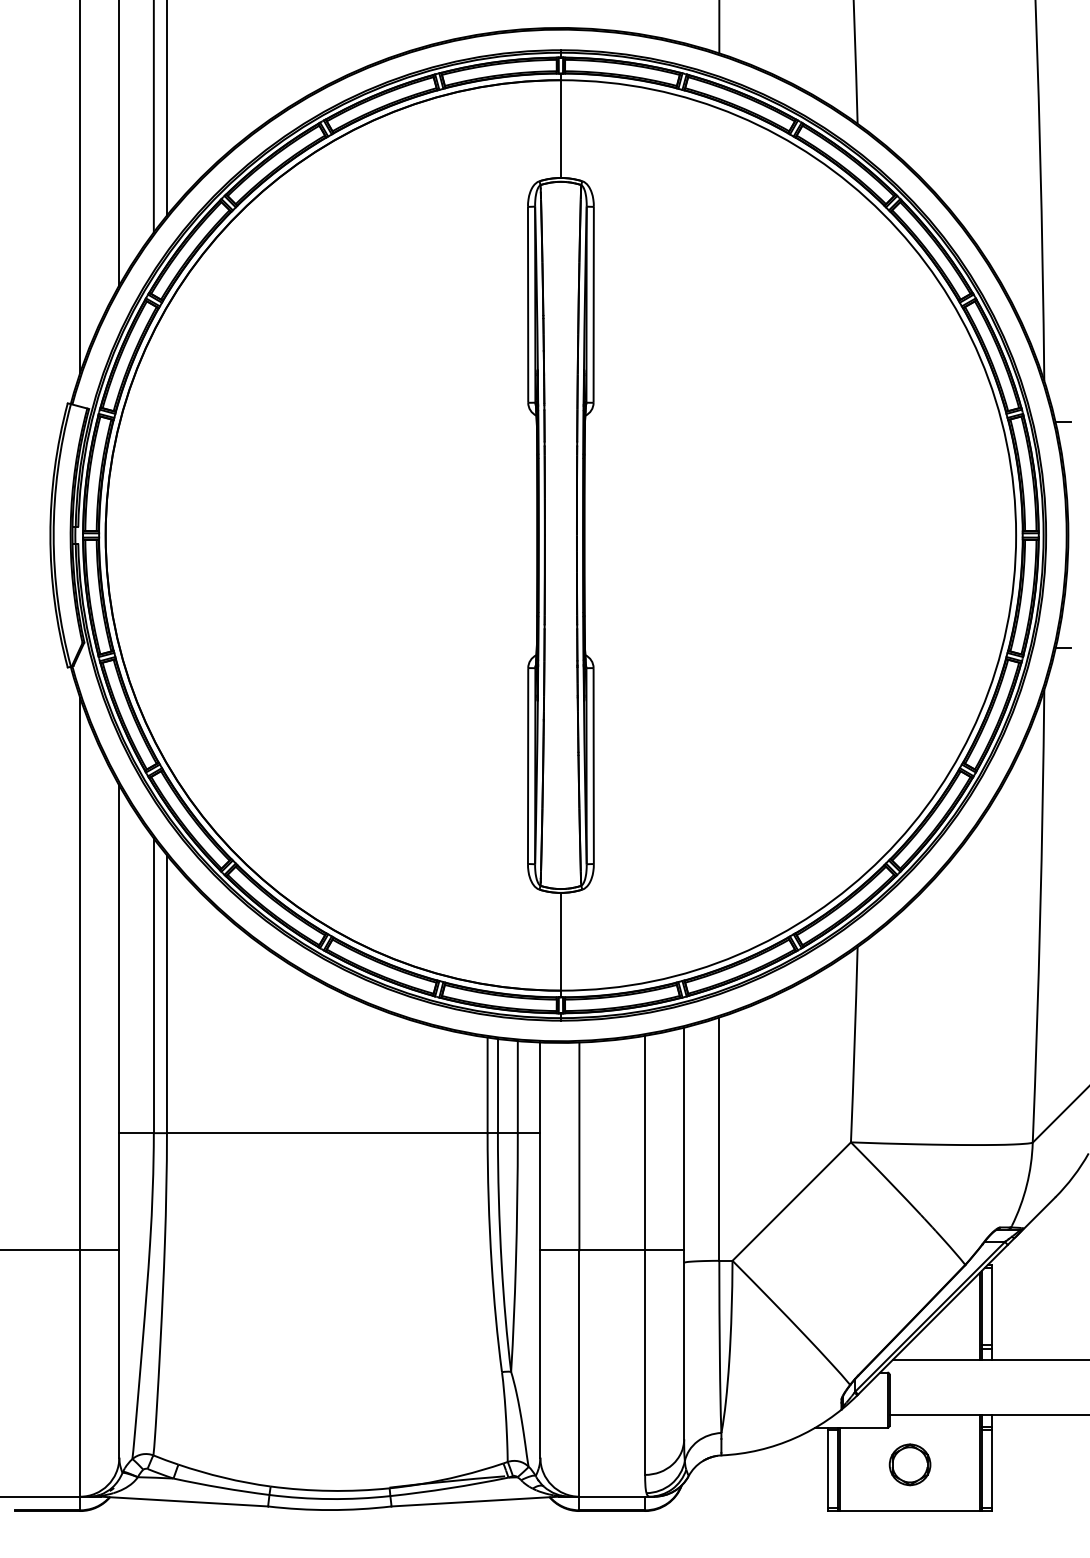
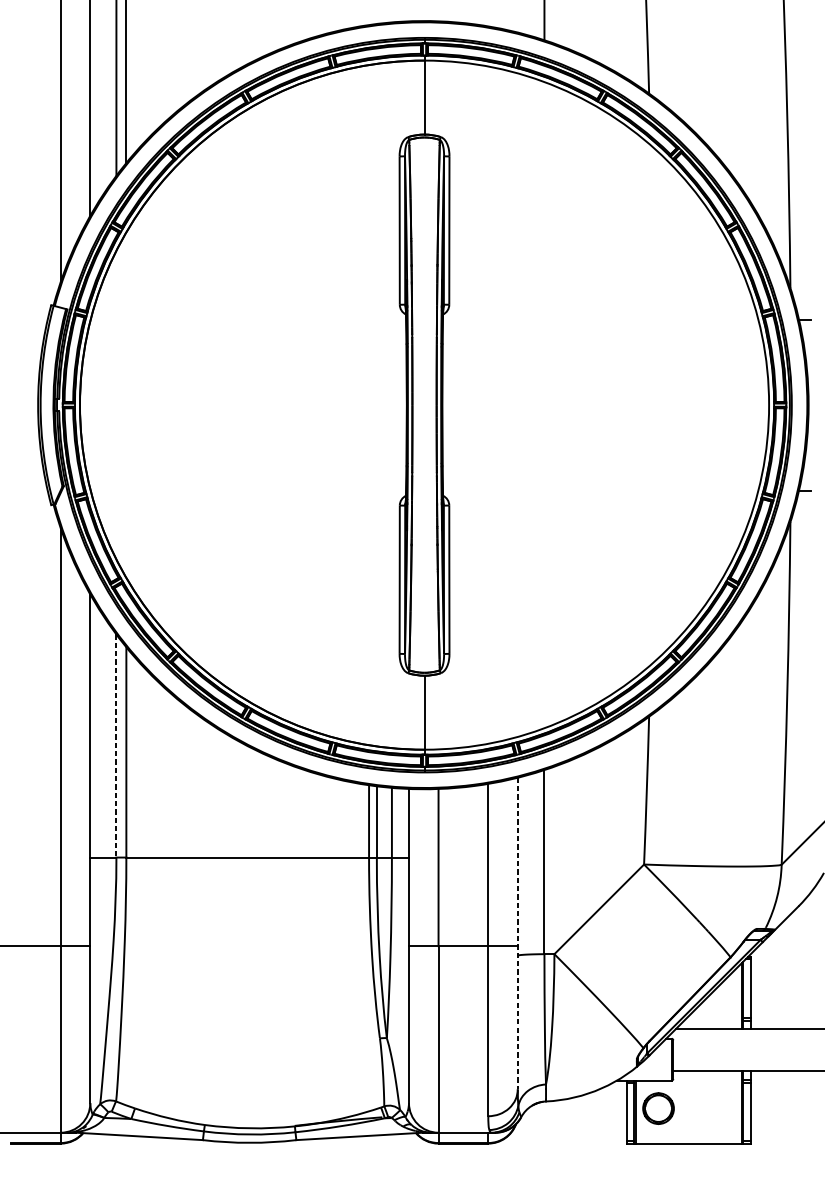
line: (153, 986) -> (116, 746), solid -> dashed
line: (684, 1233) -> (518, 933), solid -> dashed
part: (909, 1464) -> (658, 1108), moved

